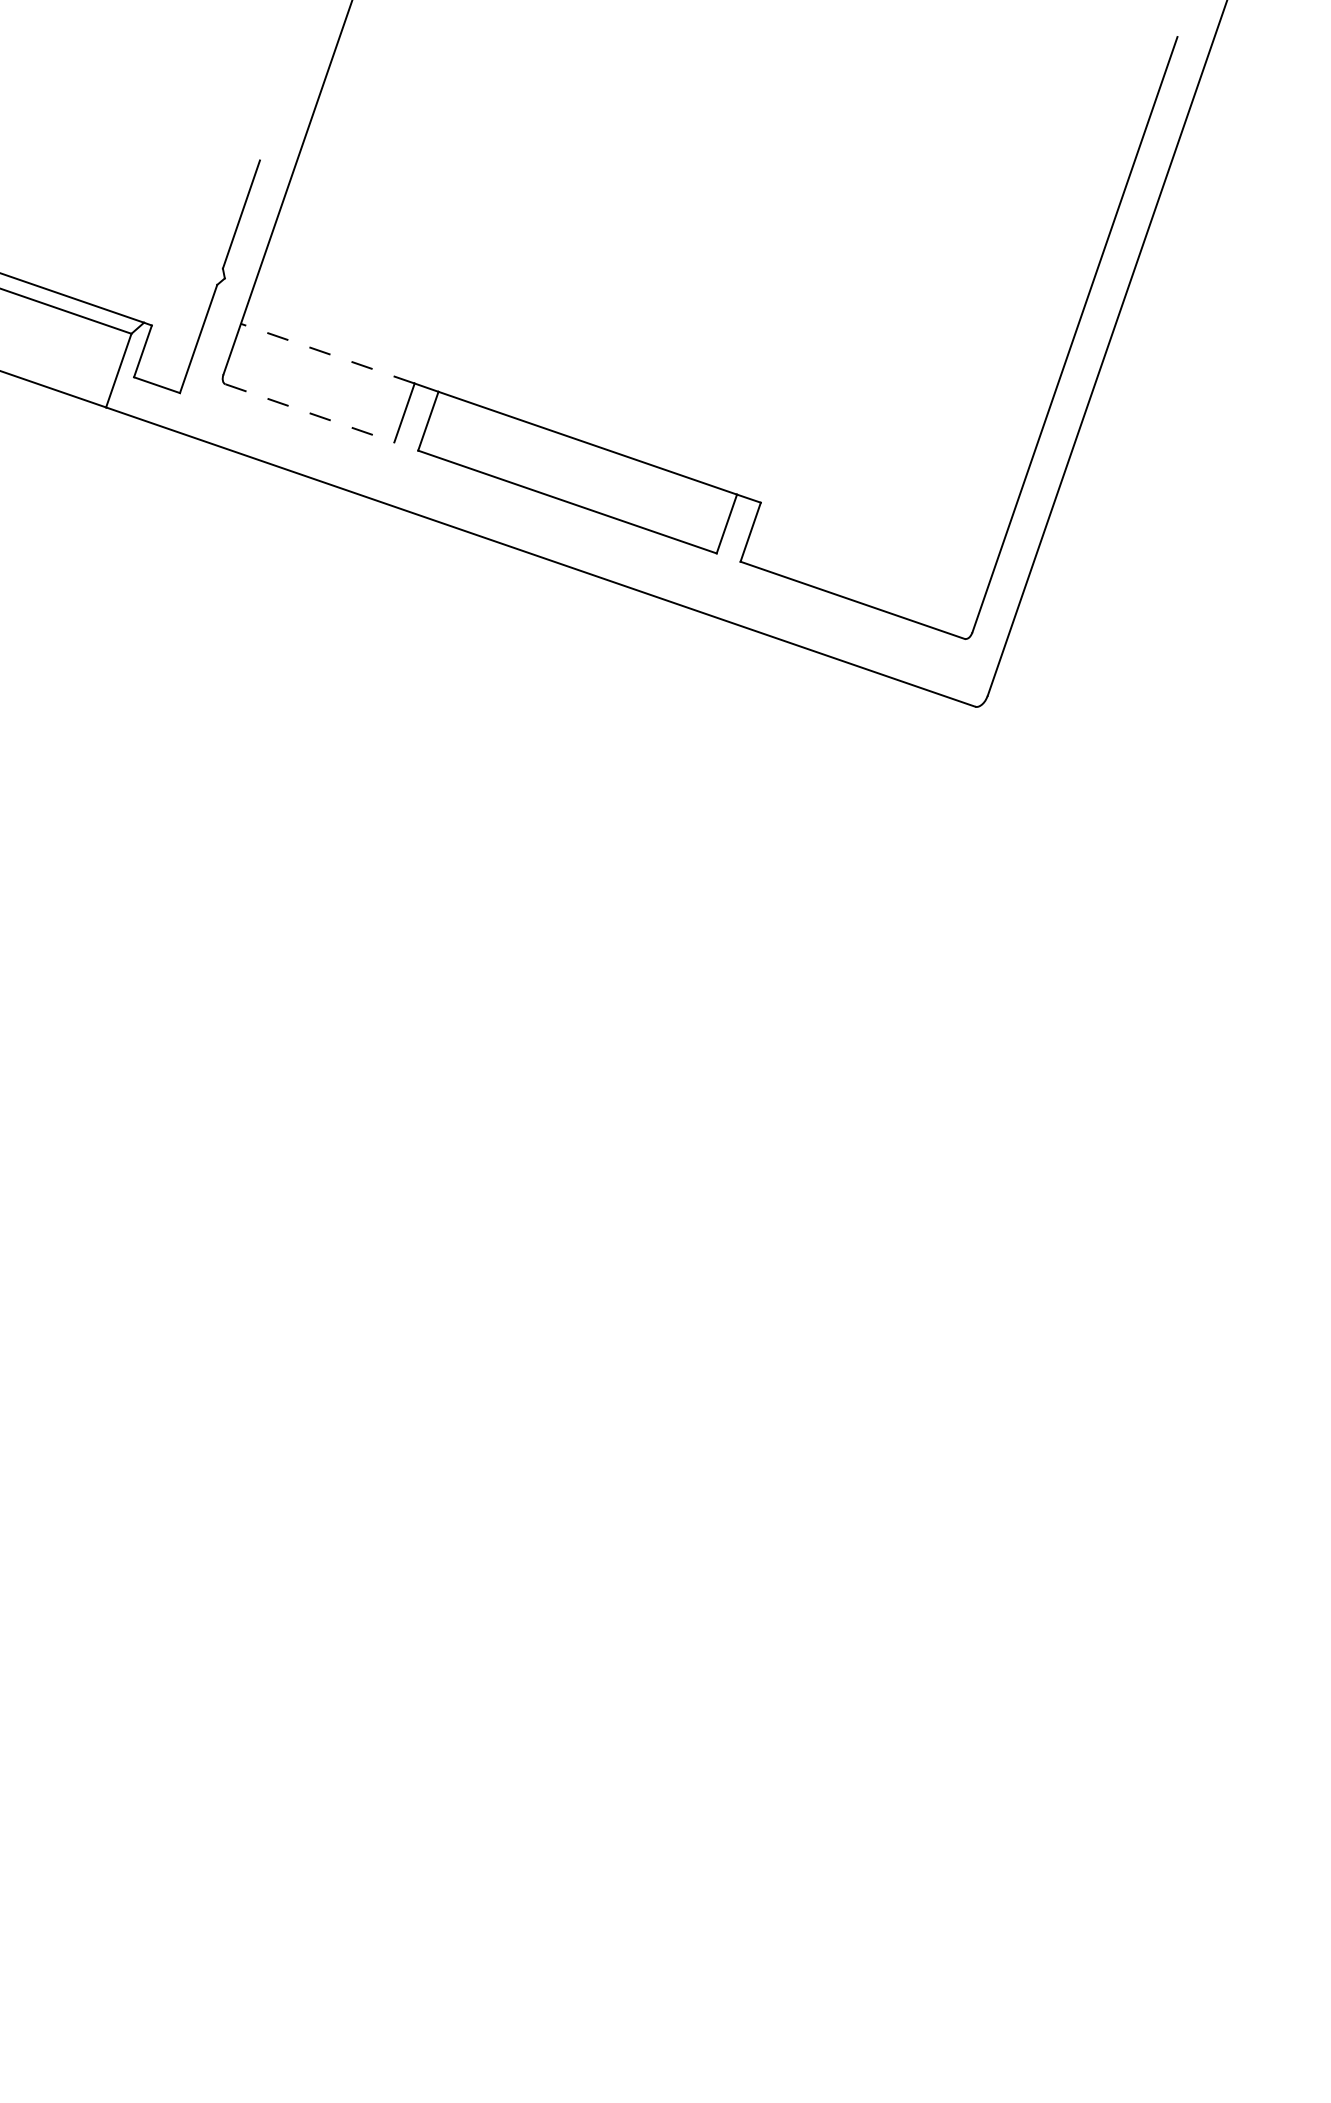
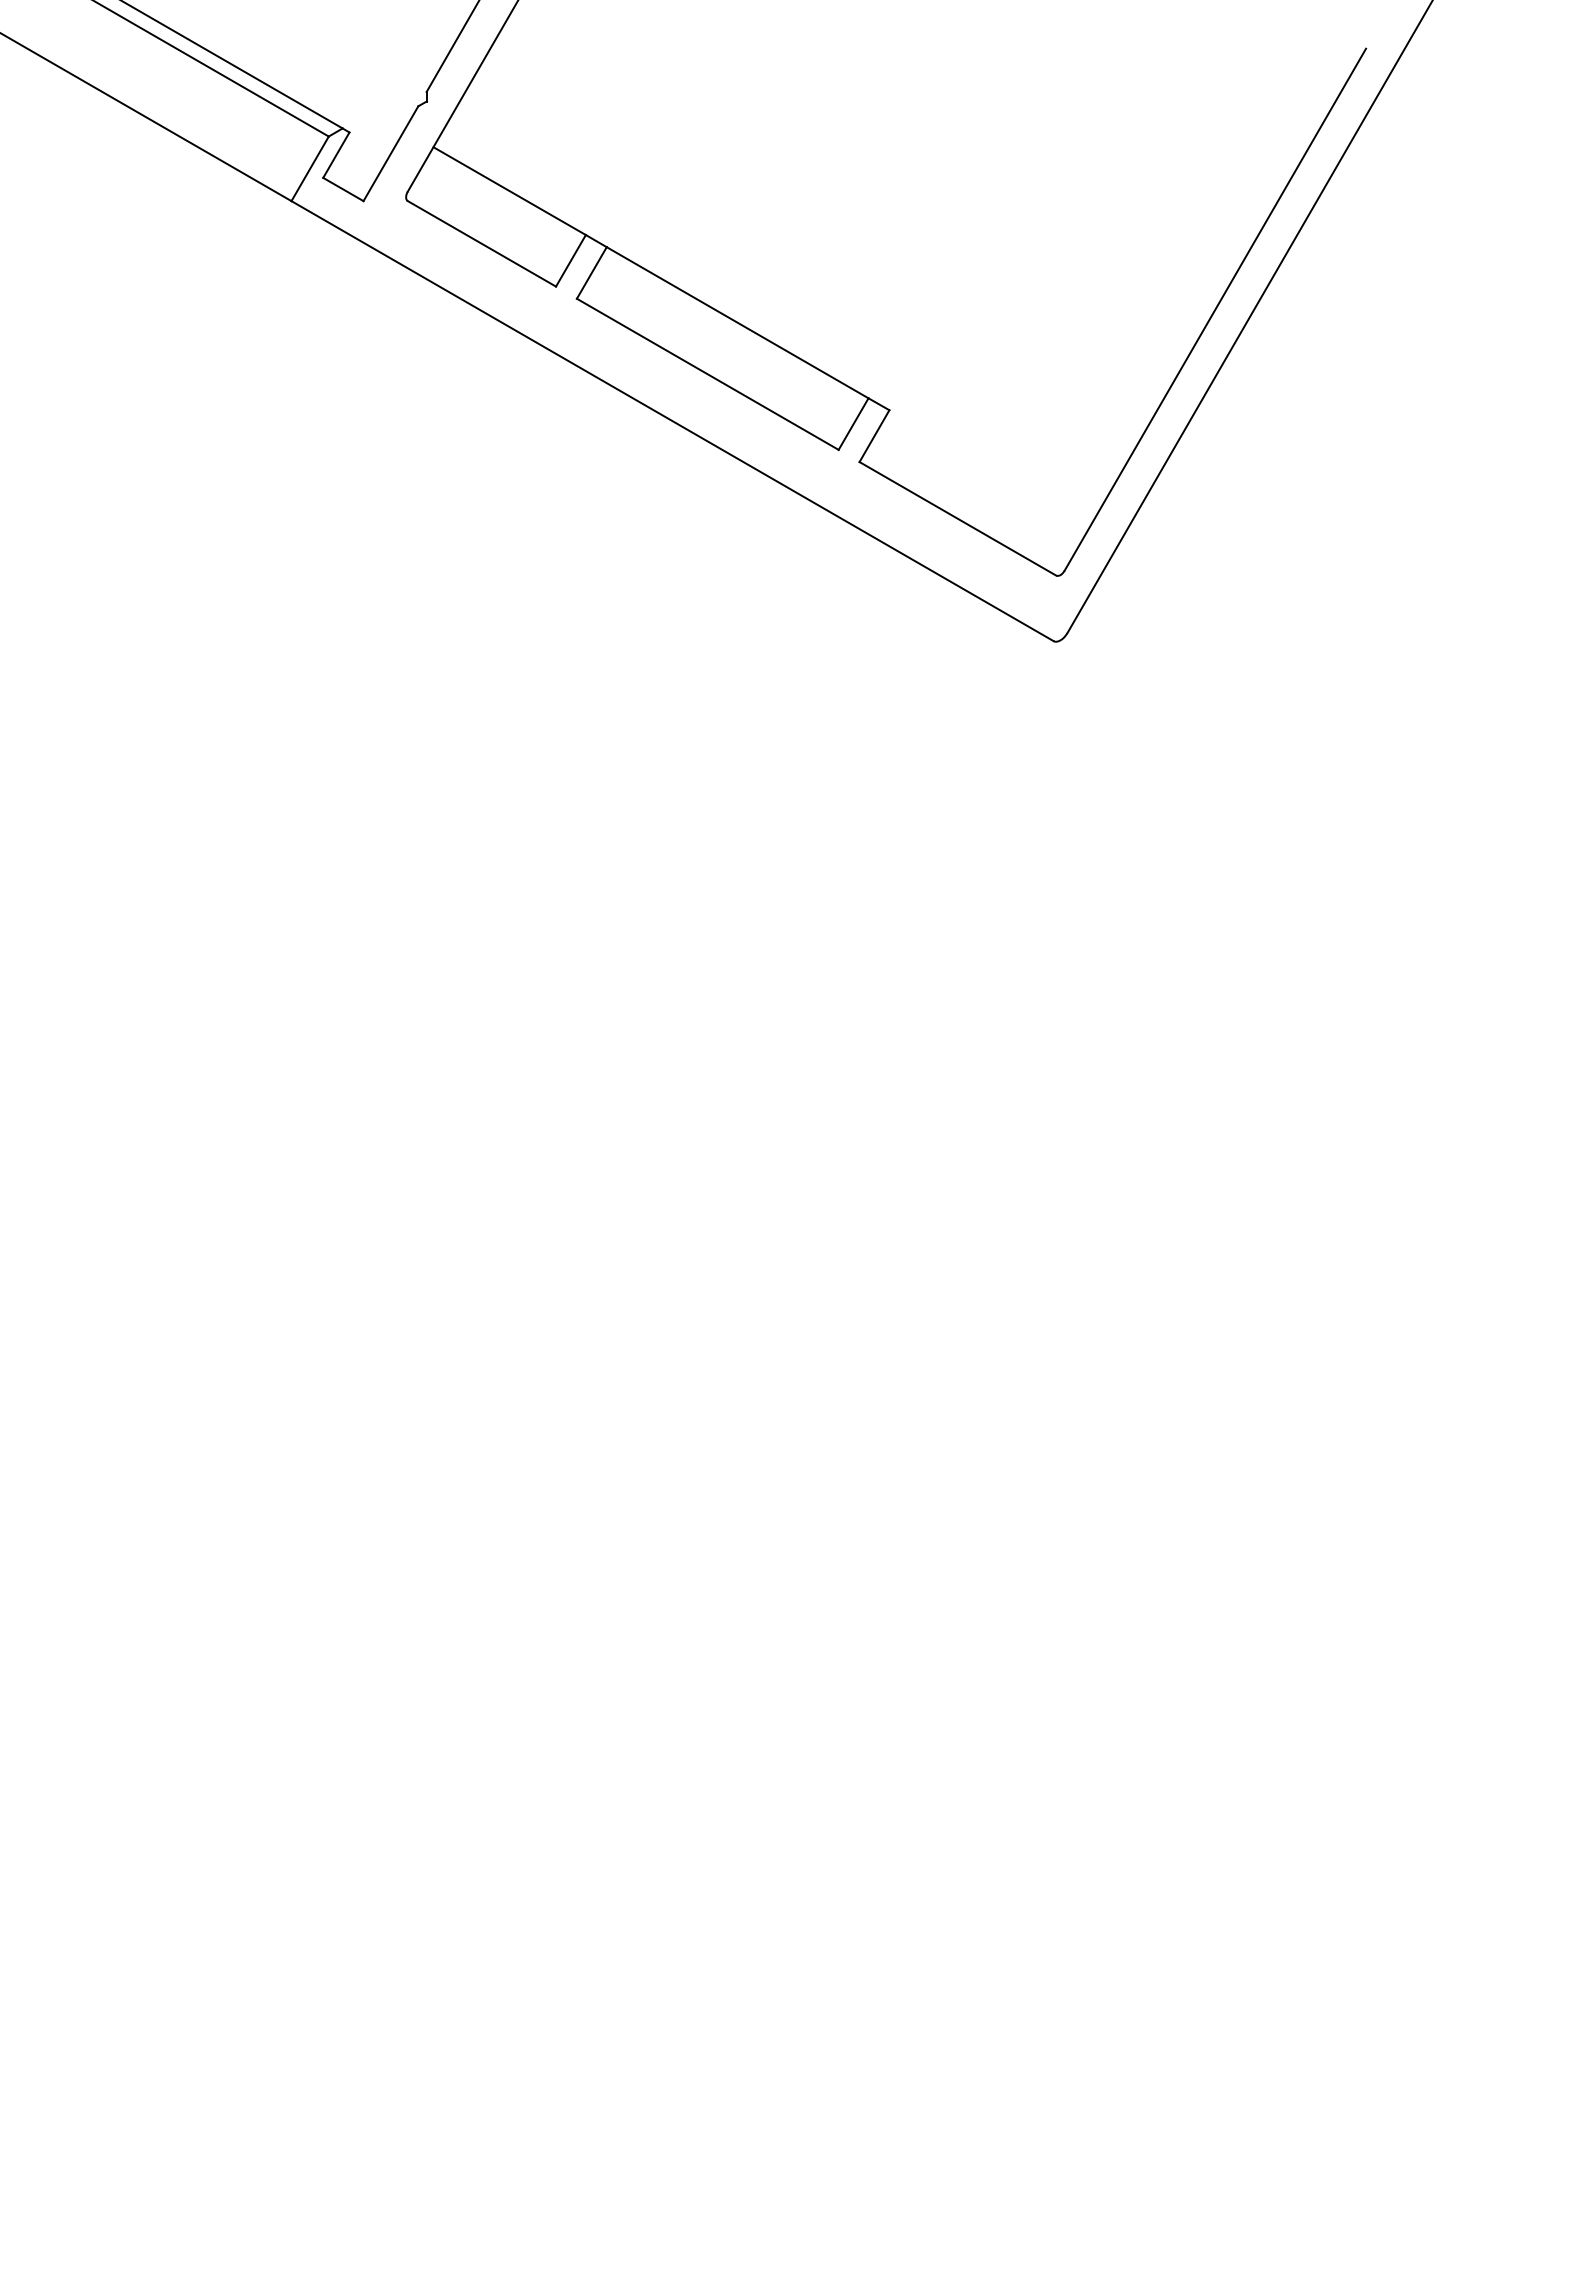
line: (327, 354) -> (509, 191), dashed -> solid
line: (309, 413) -> (481, 243), dashed -> solid

